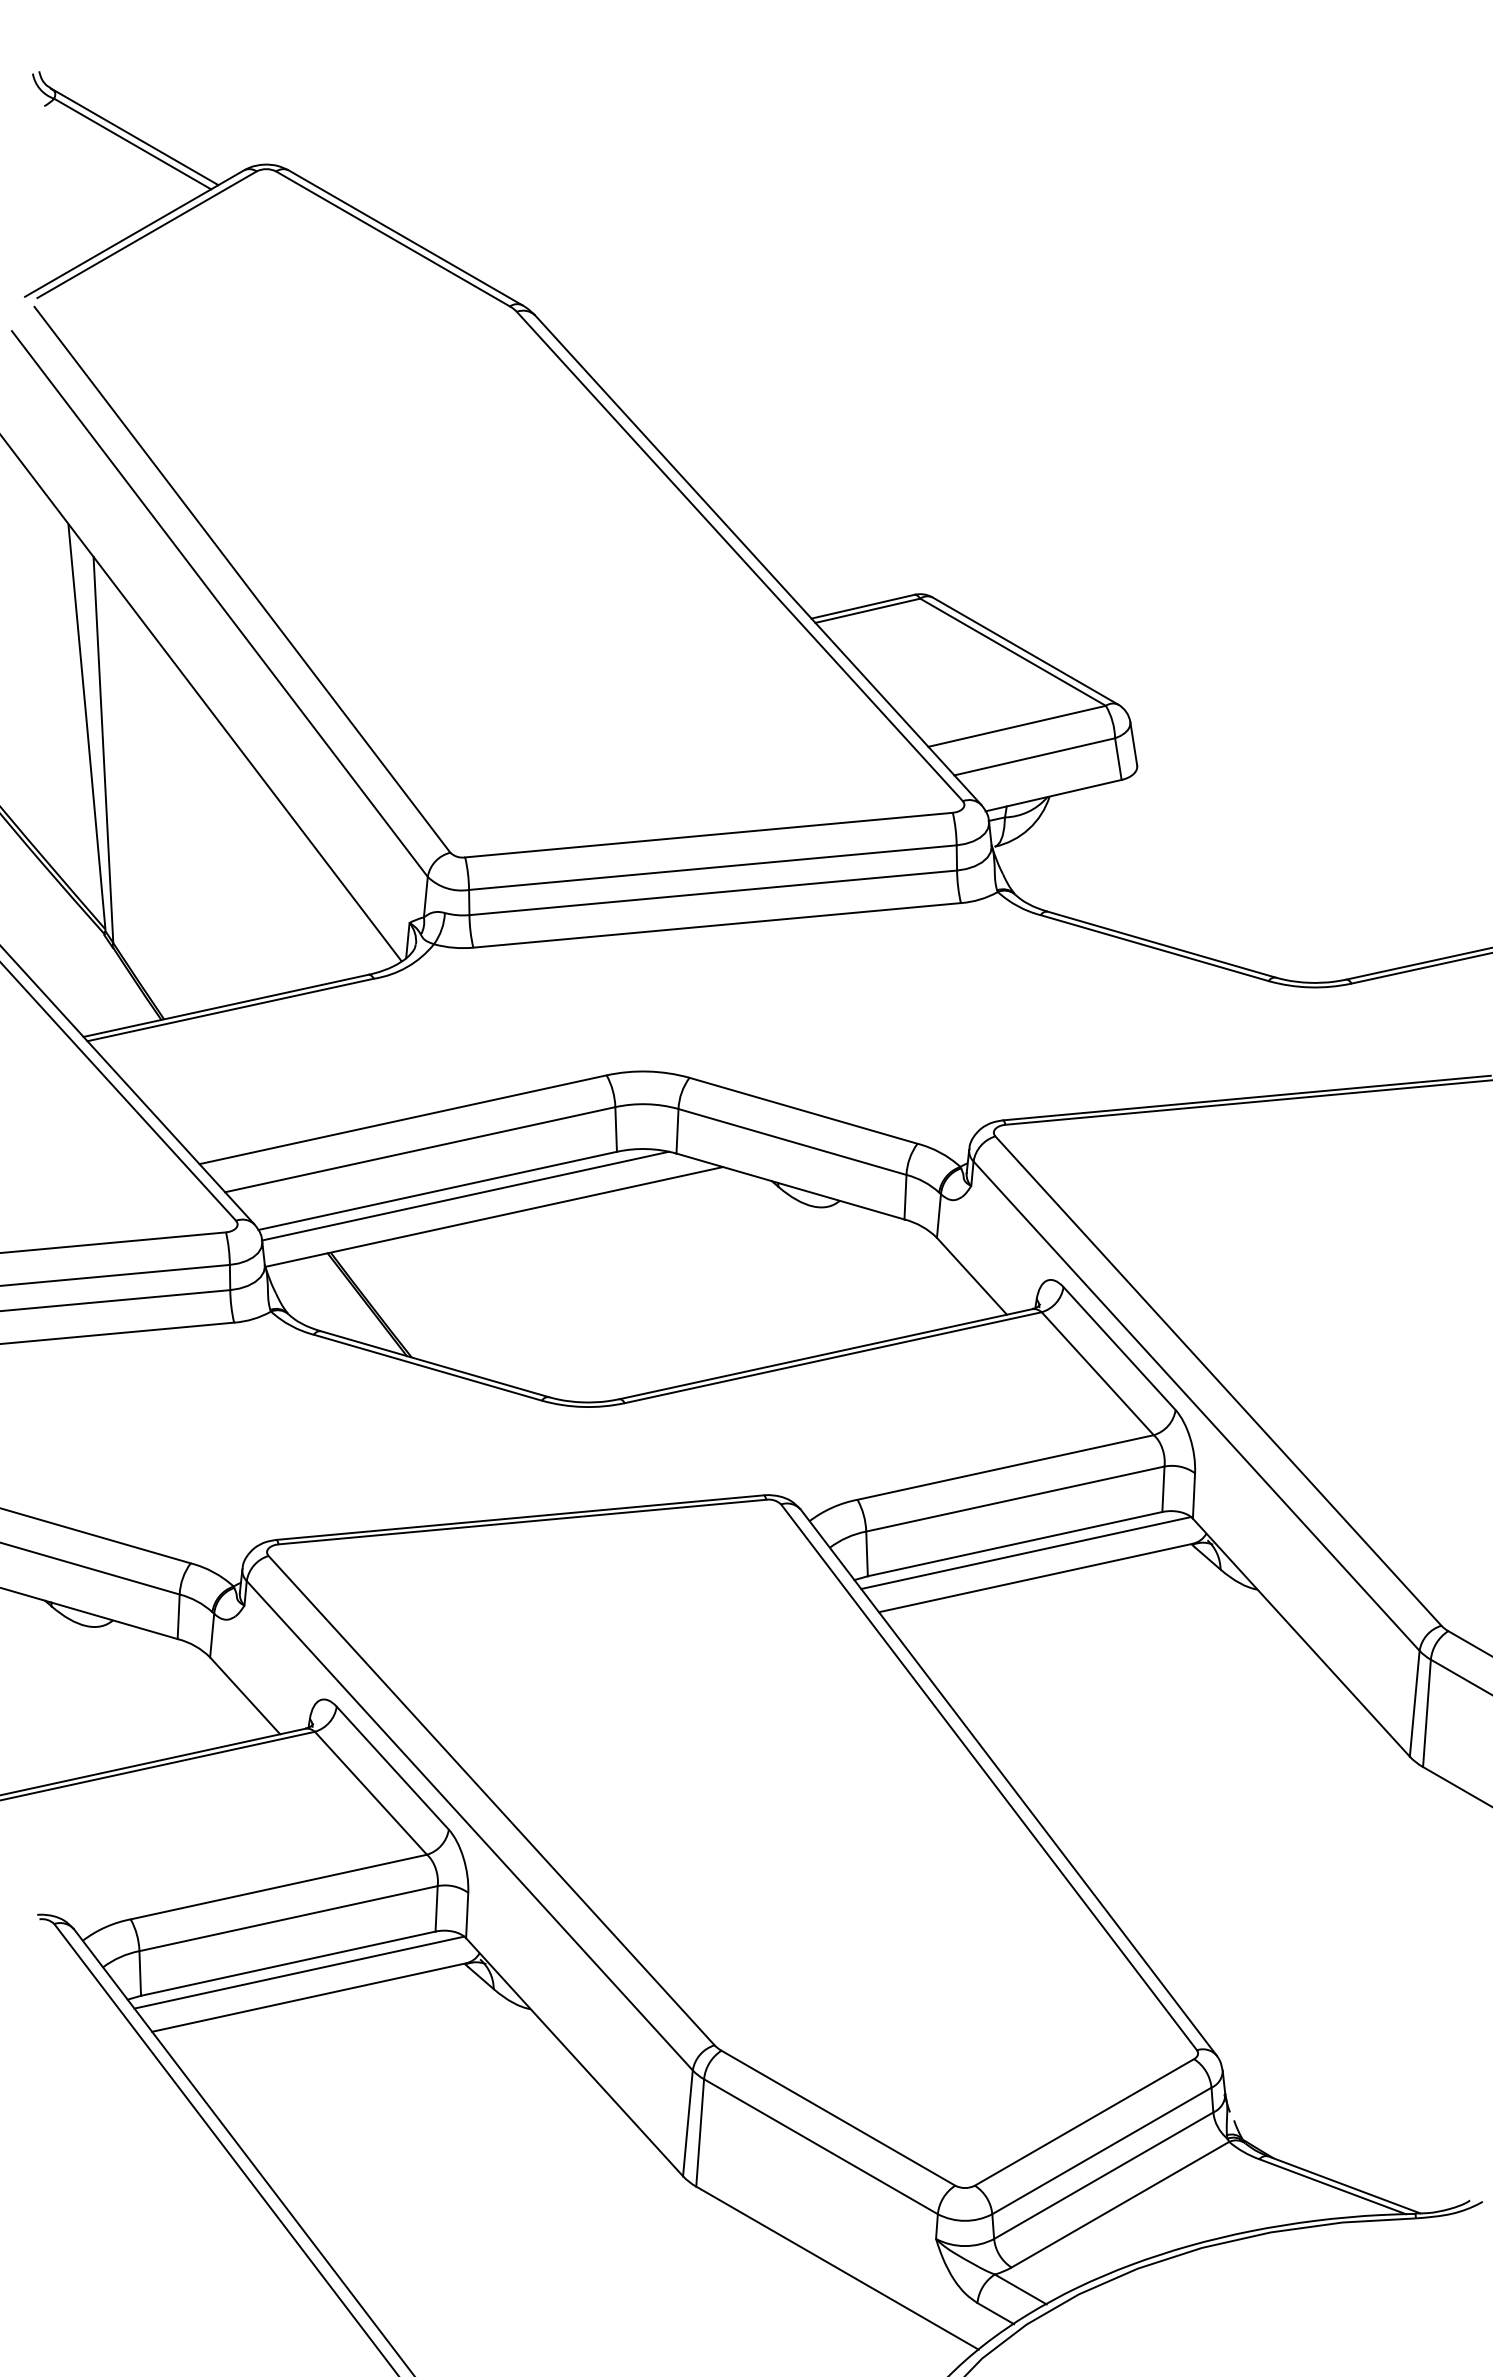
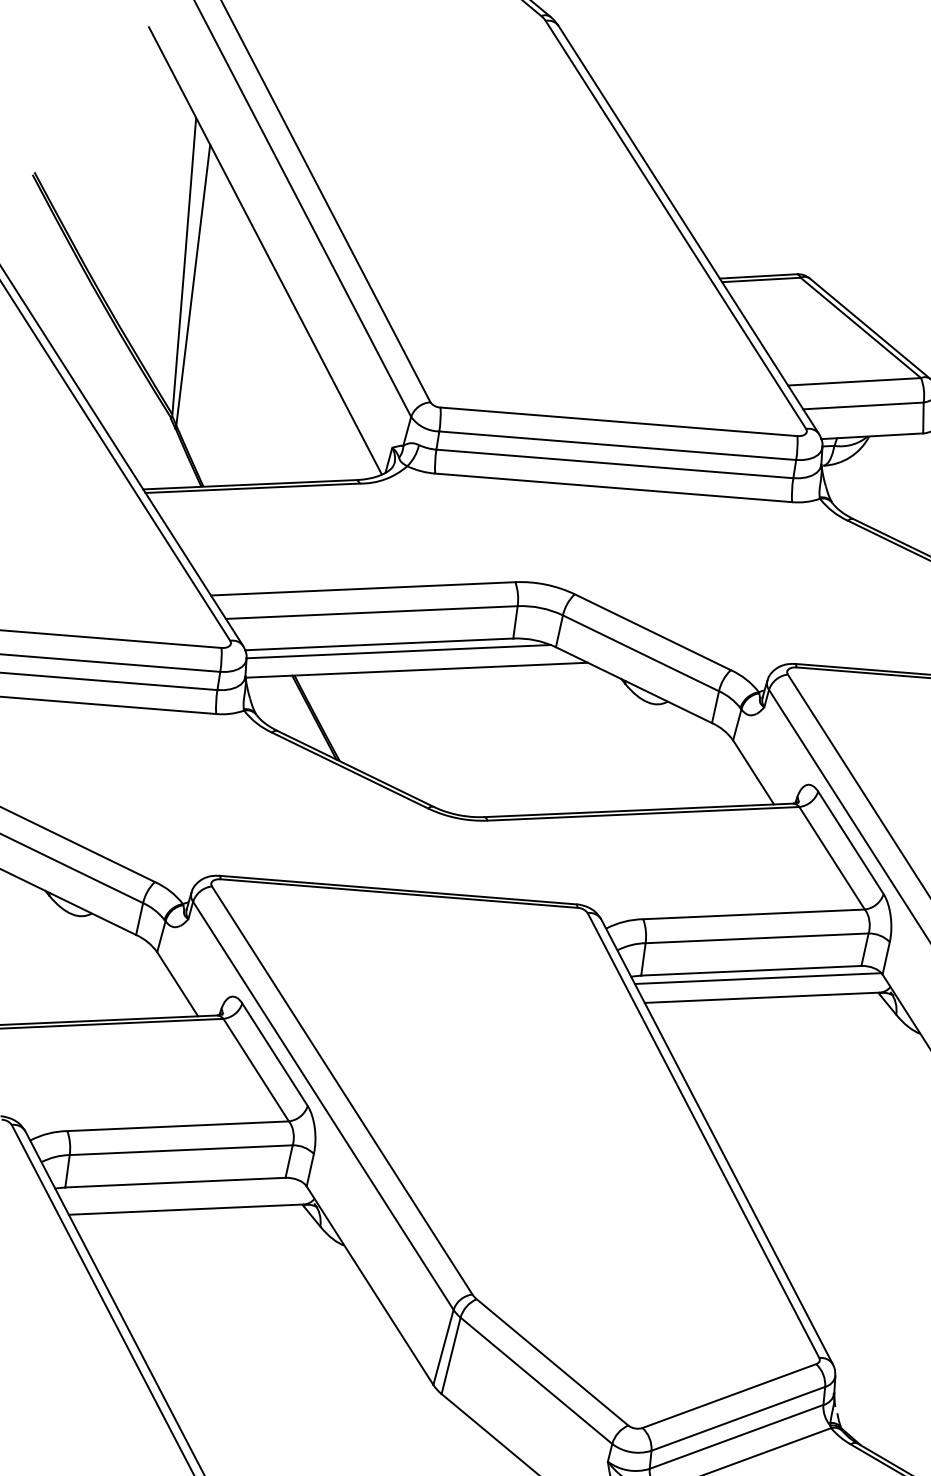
line: (299, 1972) -> (182, 1190), removed

